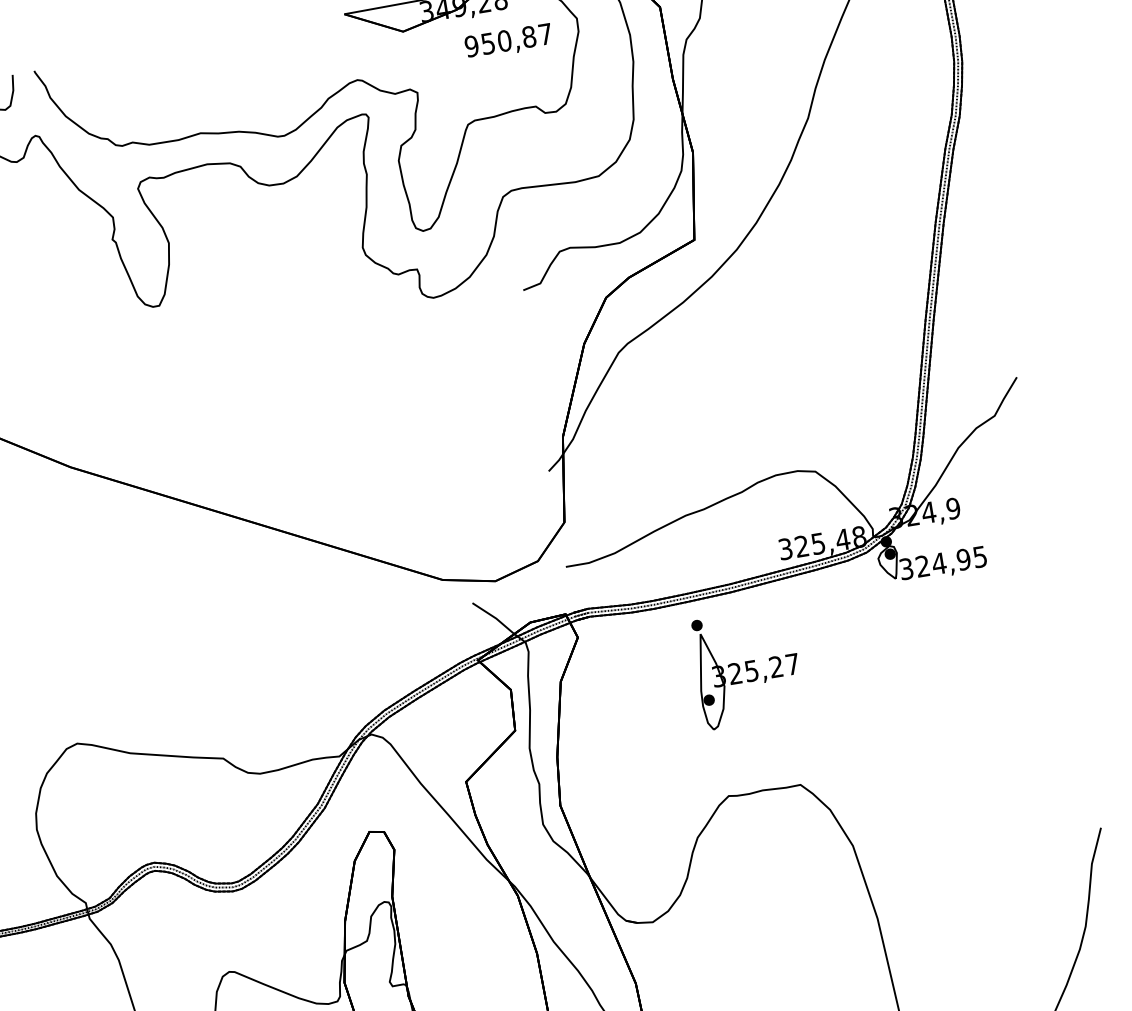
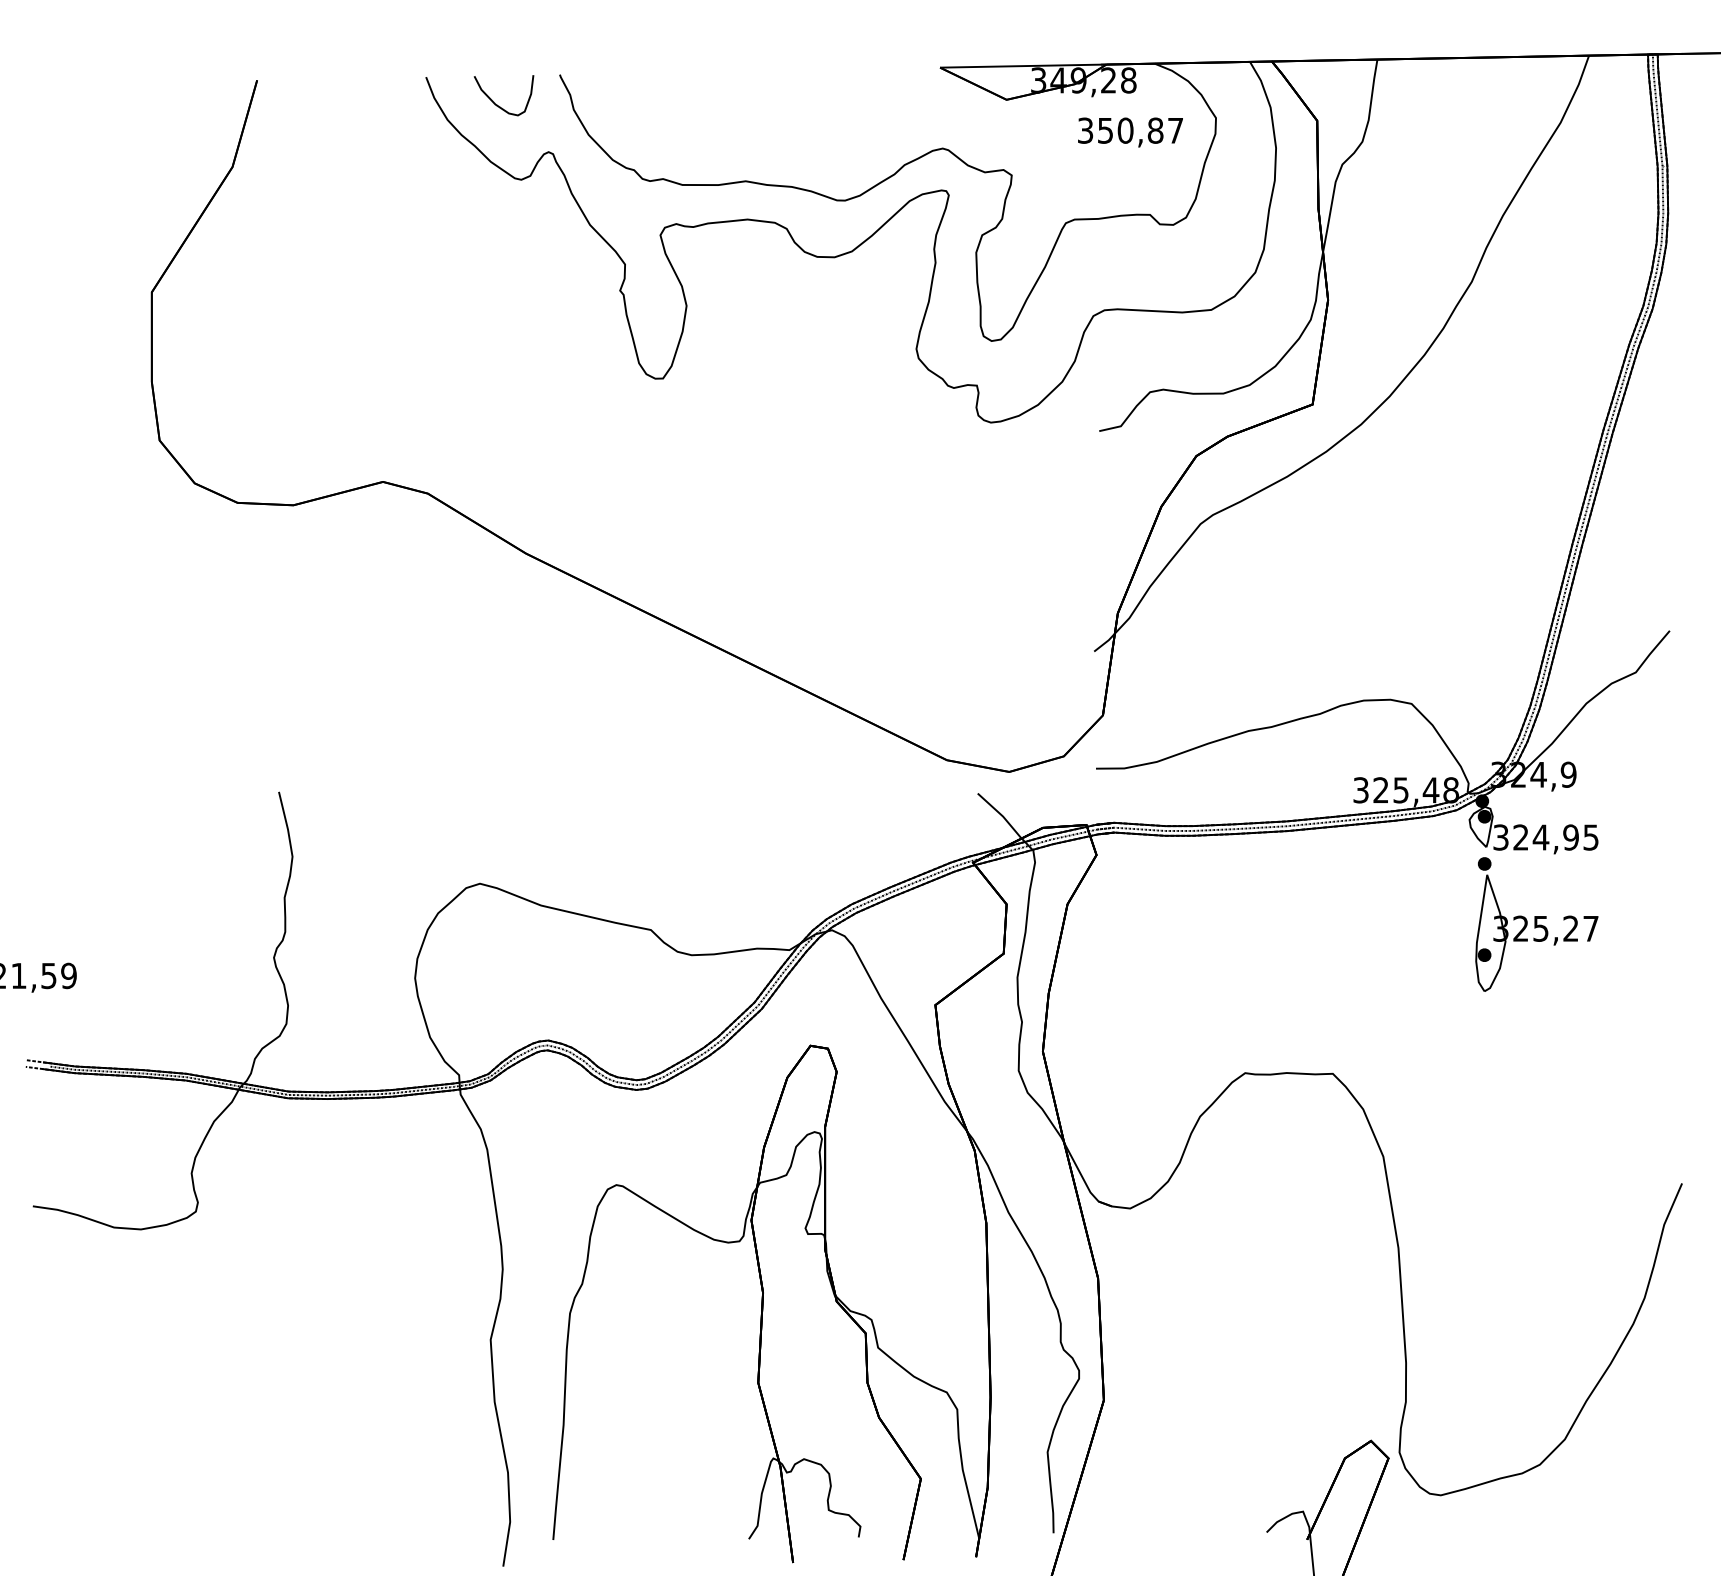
text: (471, 46) -> (1085, 130), 950,87 -> 350,87
part: (747, 668) -> (1536, 924), moved

